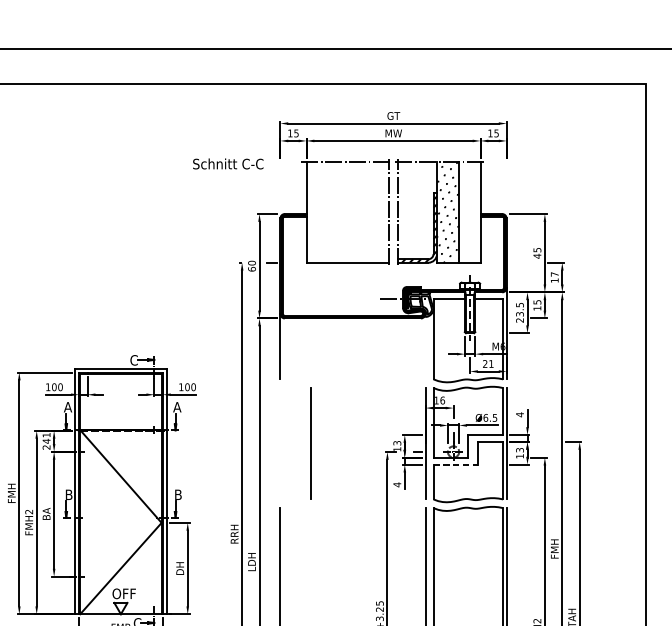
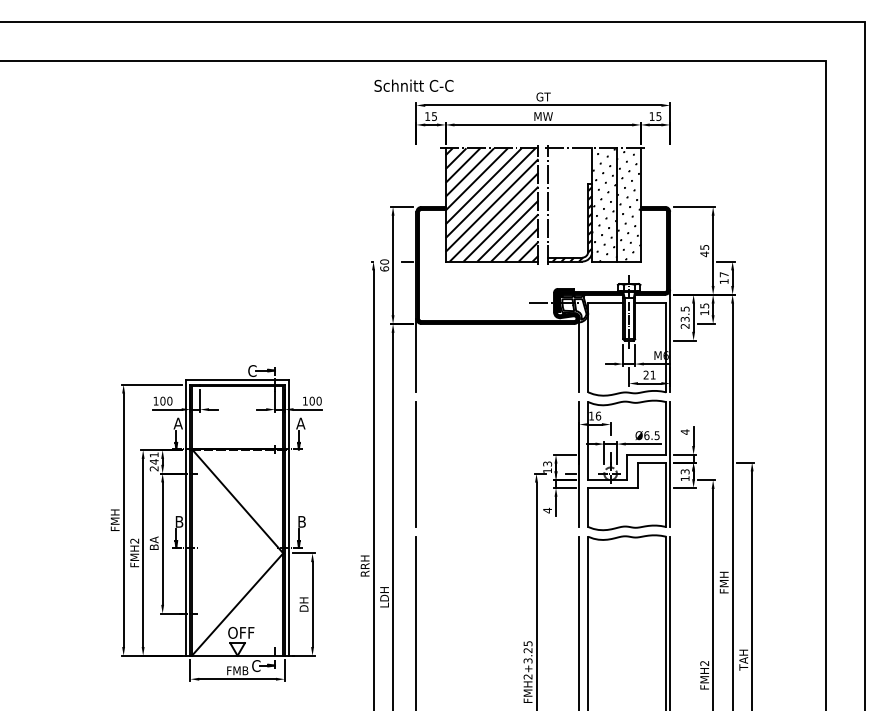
text: (227, 163) -> (413, 85), moved
hatch: (347, 211) -> (491, 204), added
hatch: (469, 213) -> (628, 206), added
line: (425, 346) -> (579, 355), added
line: (309, 443) -> (415, 464), moved
line: (456, 464) -> (613, 487), dashed -> solid

